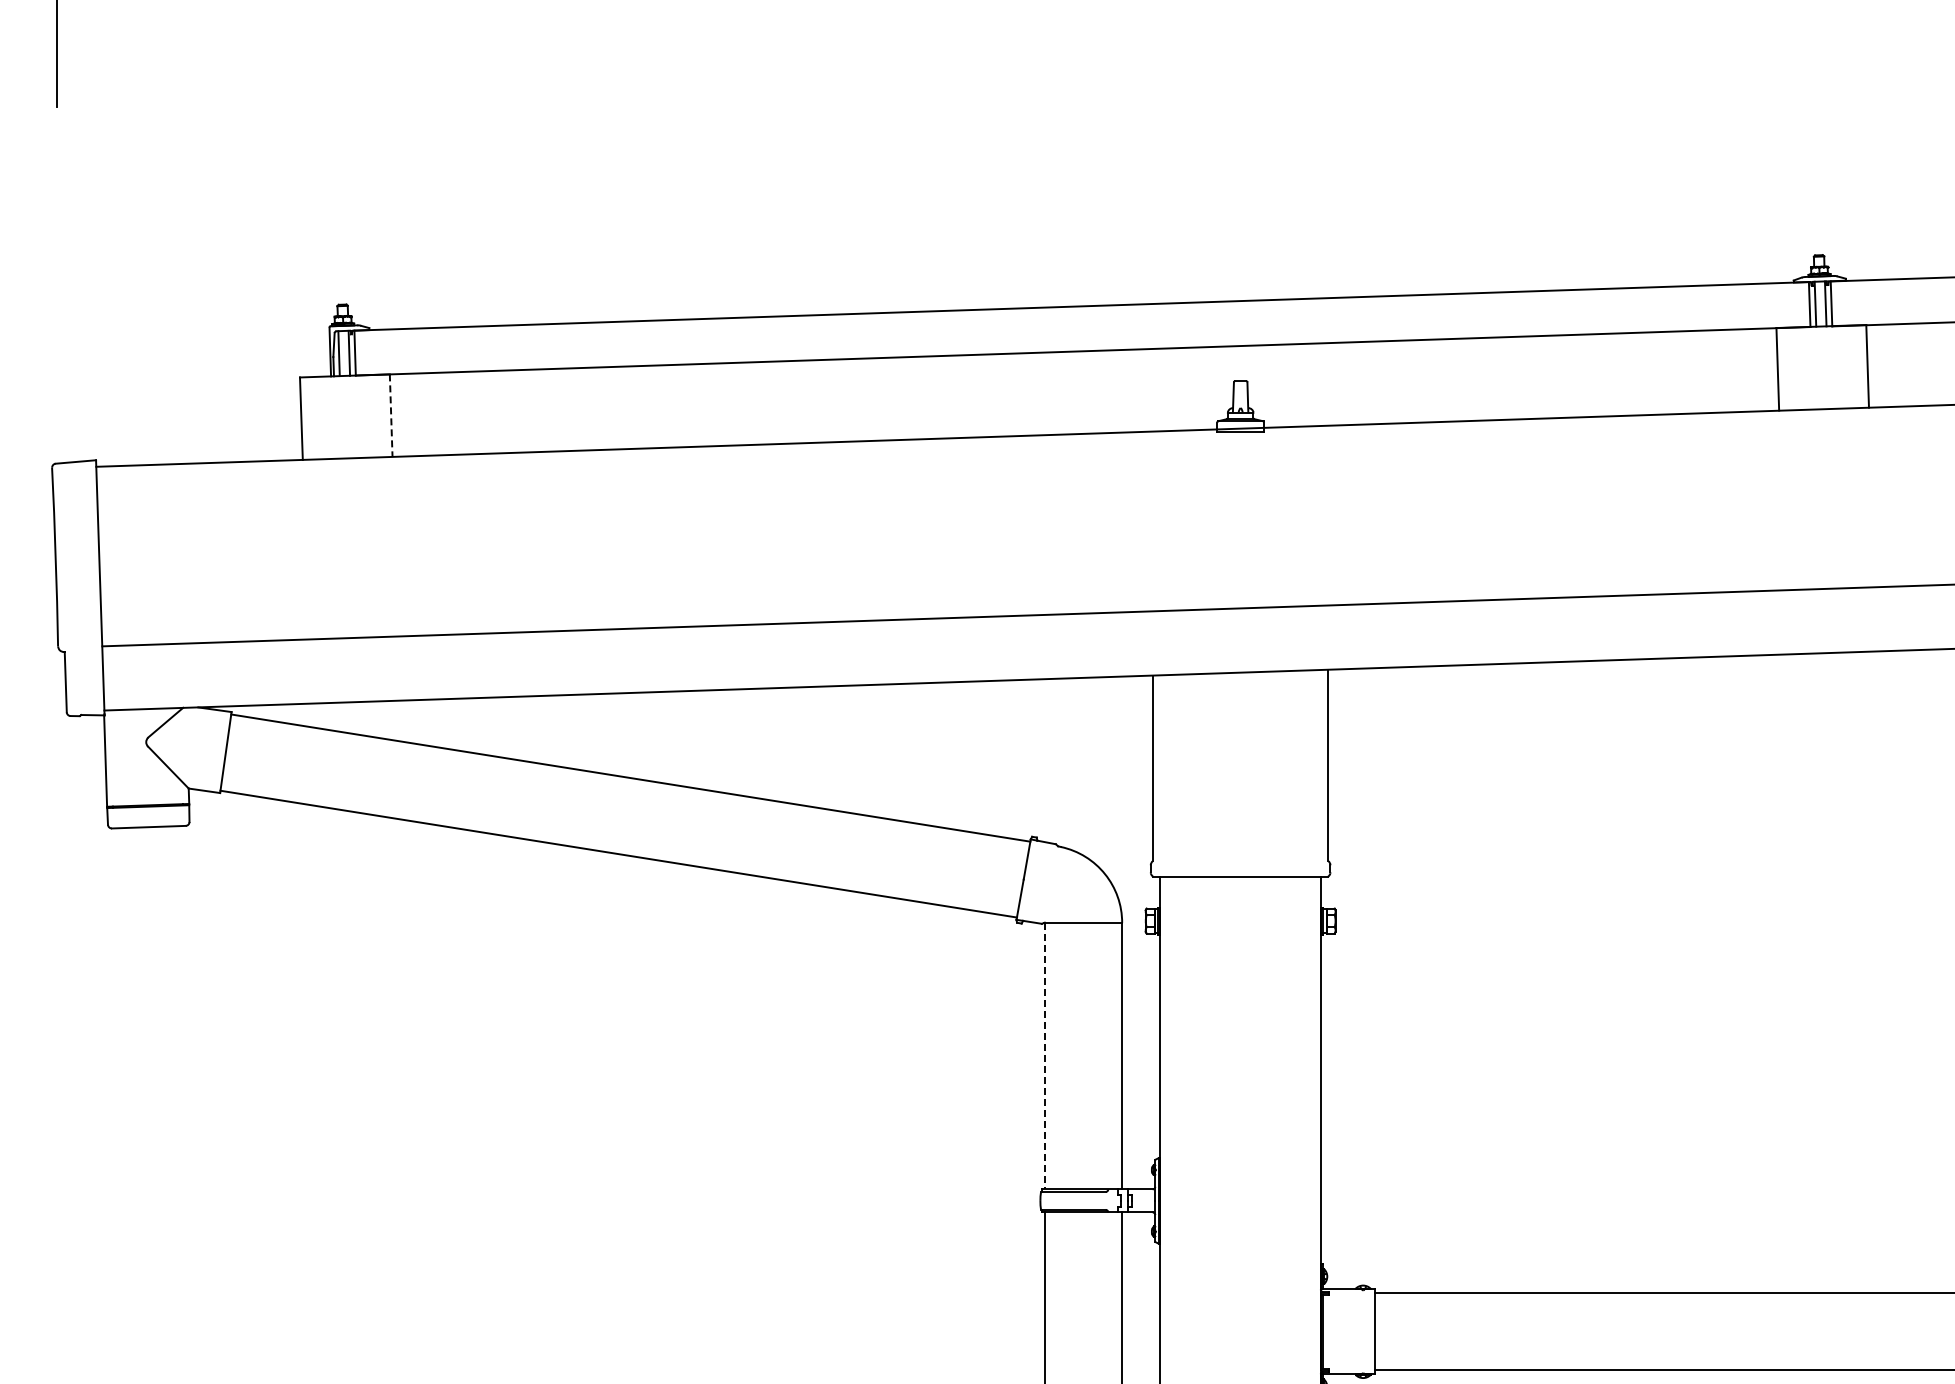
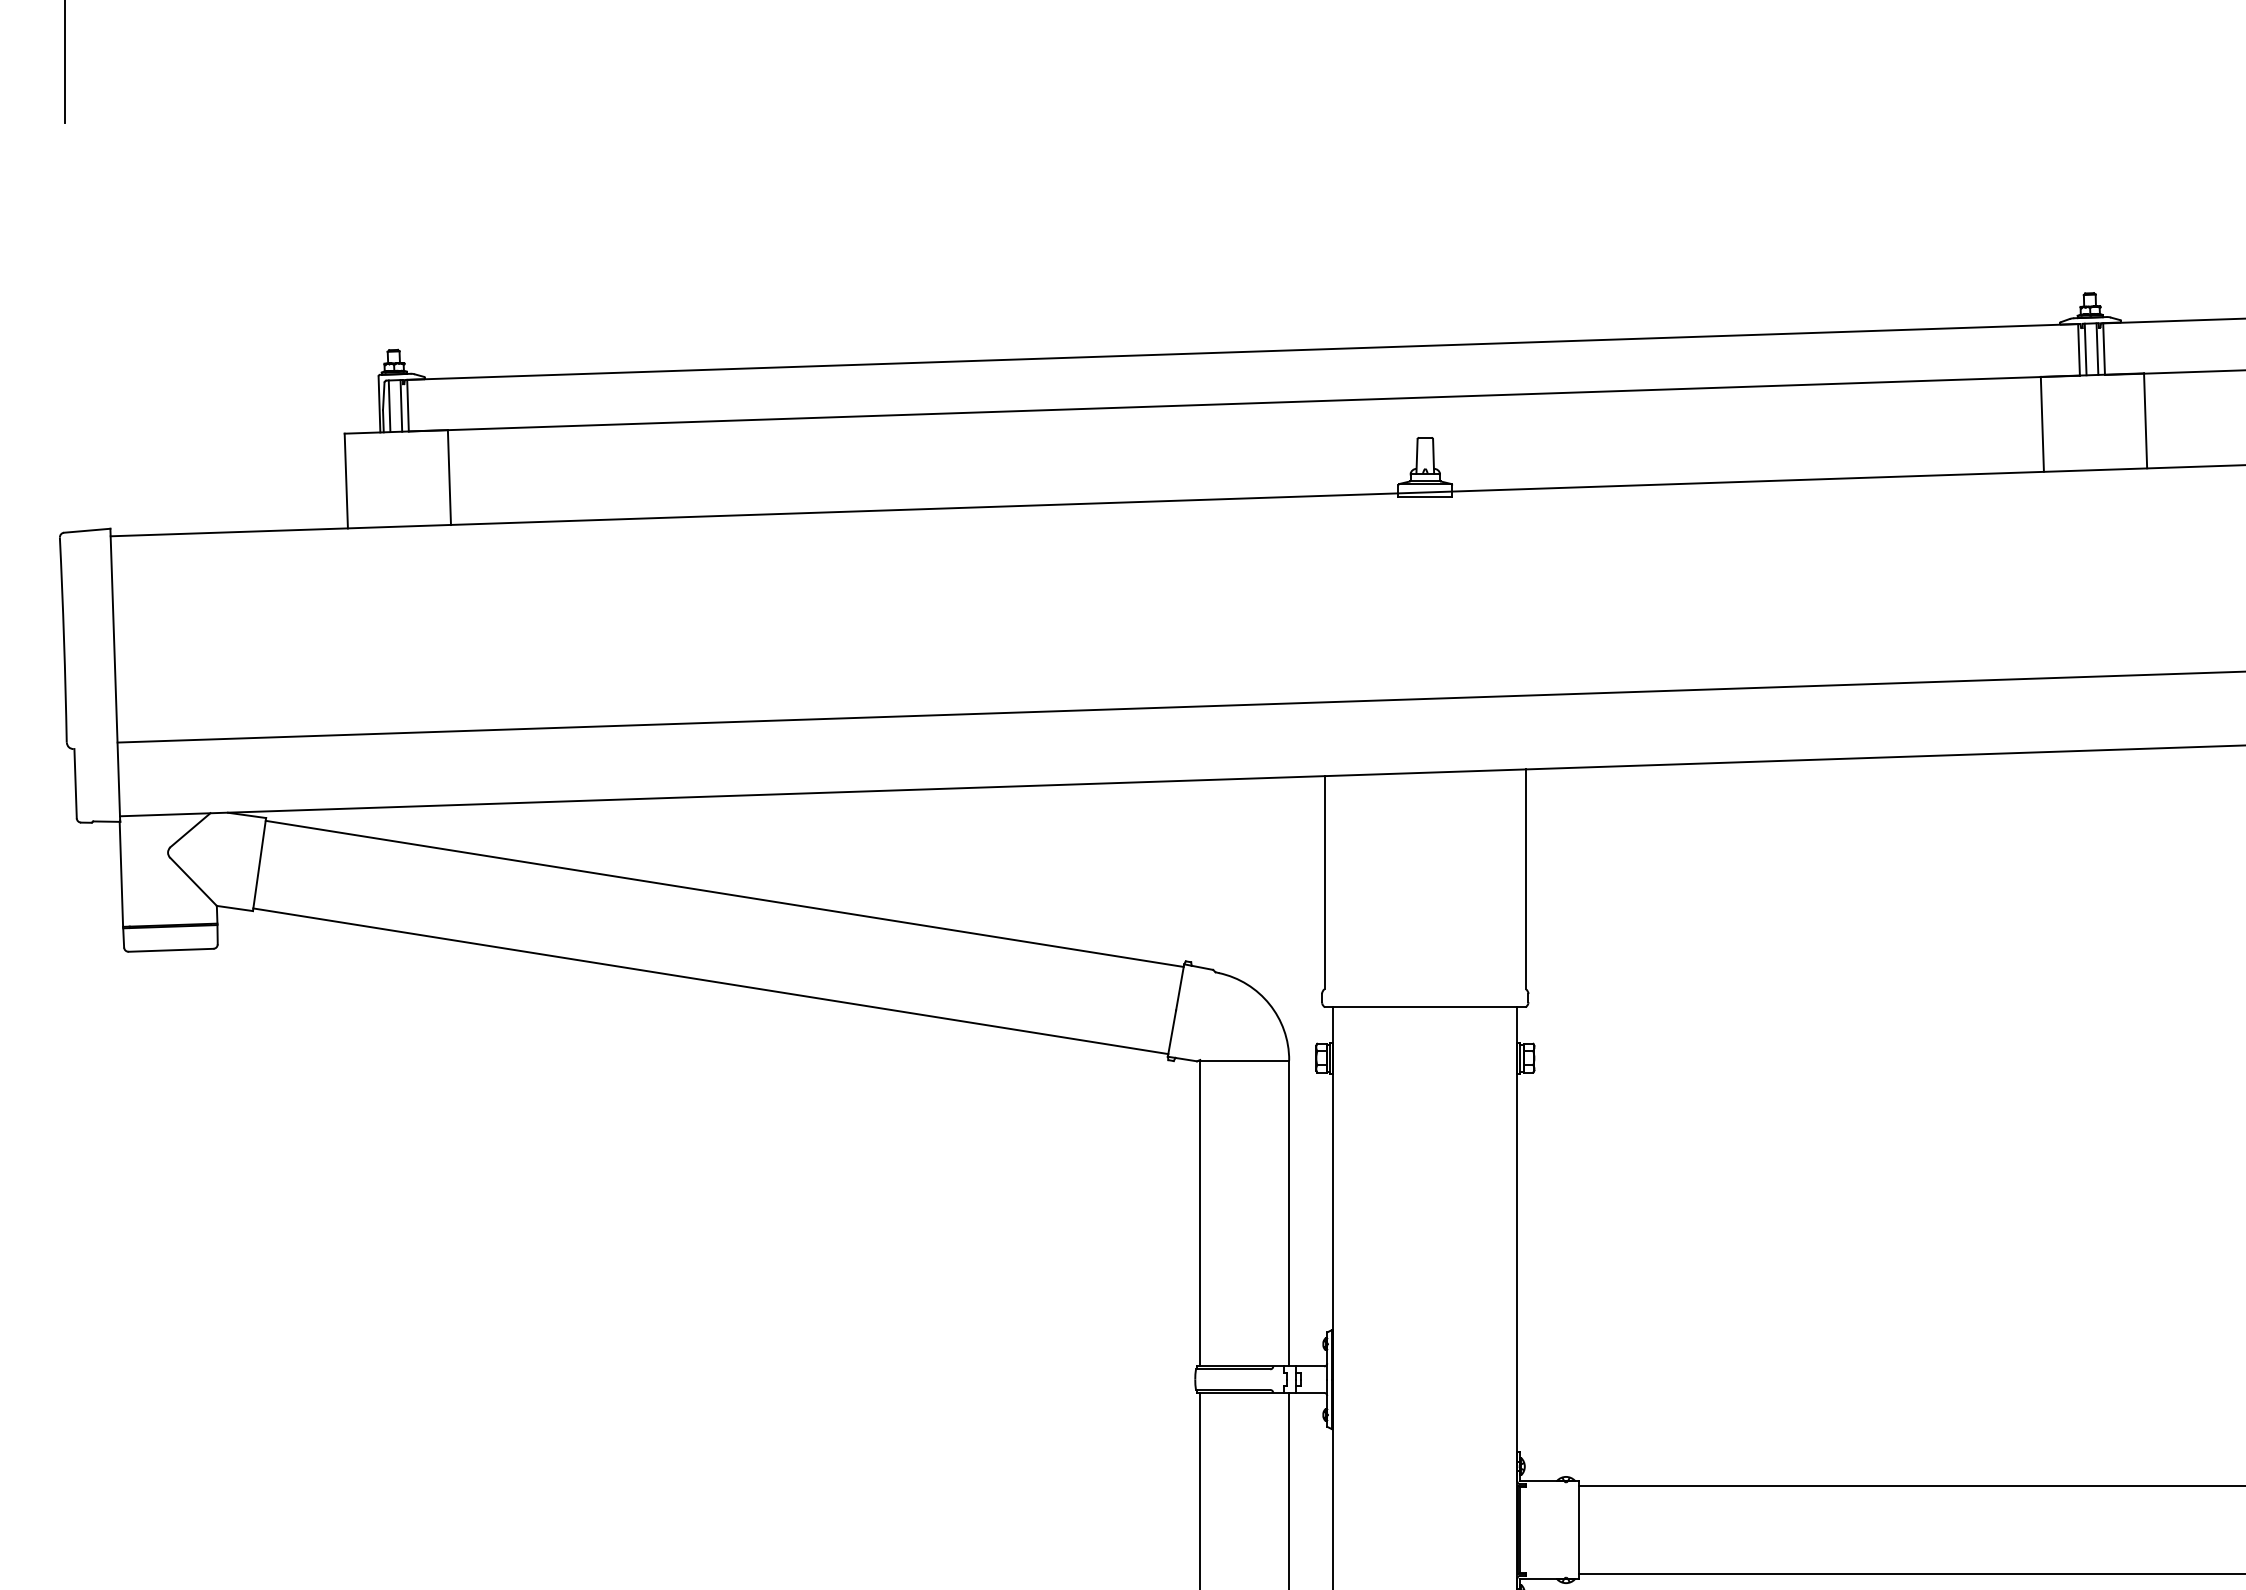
line: (391, 416) -> (449, 478), dashed -> solid
line: (1044, 1056) -> (1199, 1213), dashed -> solid

